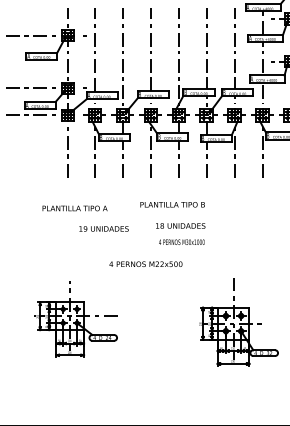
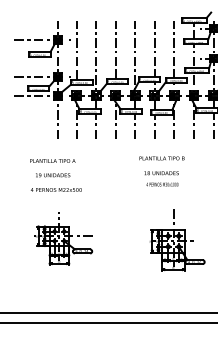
text: (171, 204) -> (161, 158), moved
text: (74, 207) -> (52, 160), moved
text: (104, 229) -> (53, 175), moved
text: (180, 233) -> (161, 178), moved
text: (144, 263) -> (55, 189), moved

